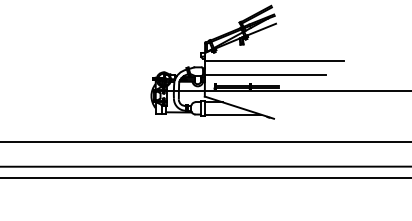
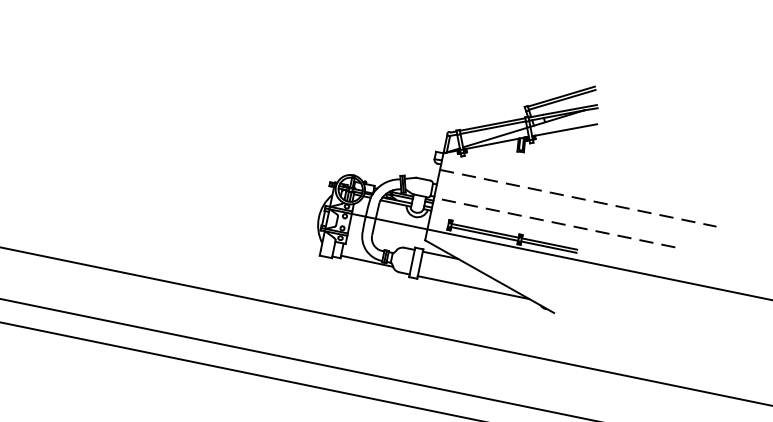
line: (274, 61) -> (578, 198), solid -> dashed
line: (264, 75) -> (552, 222), solid -> dashed

